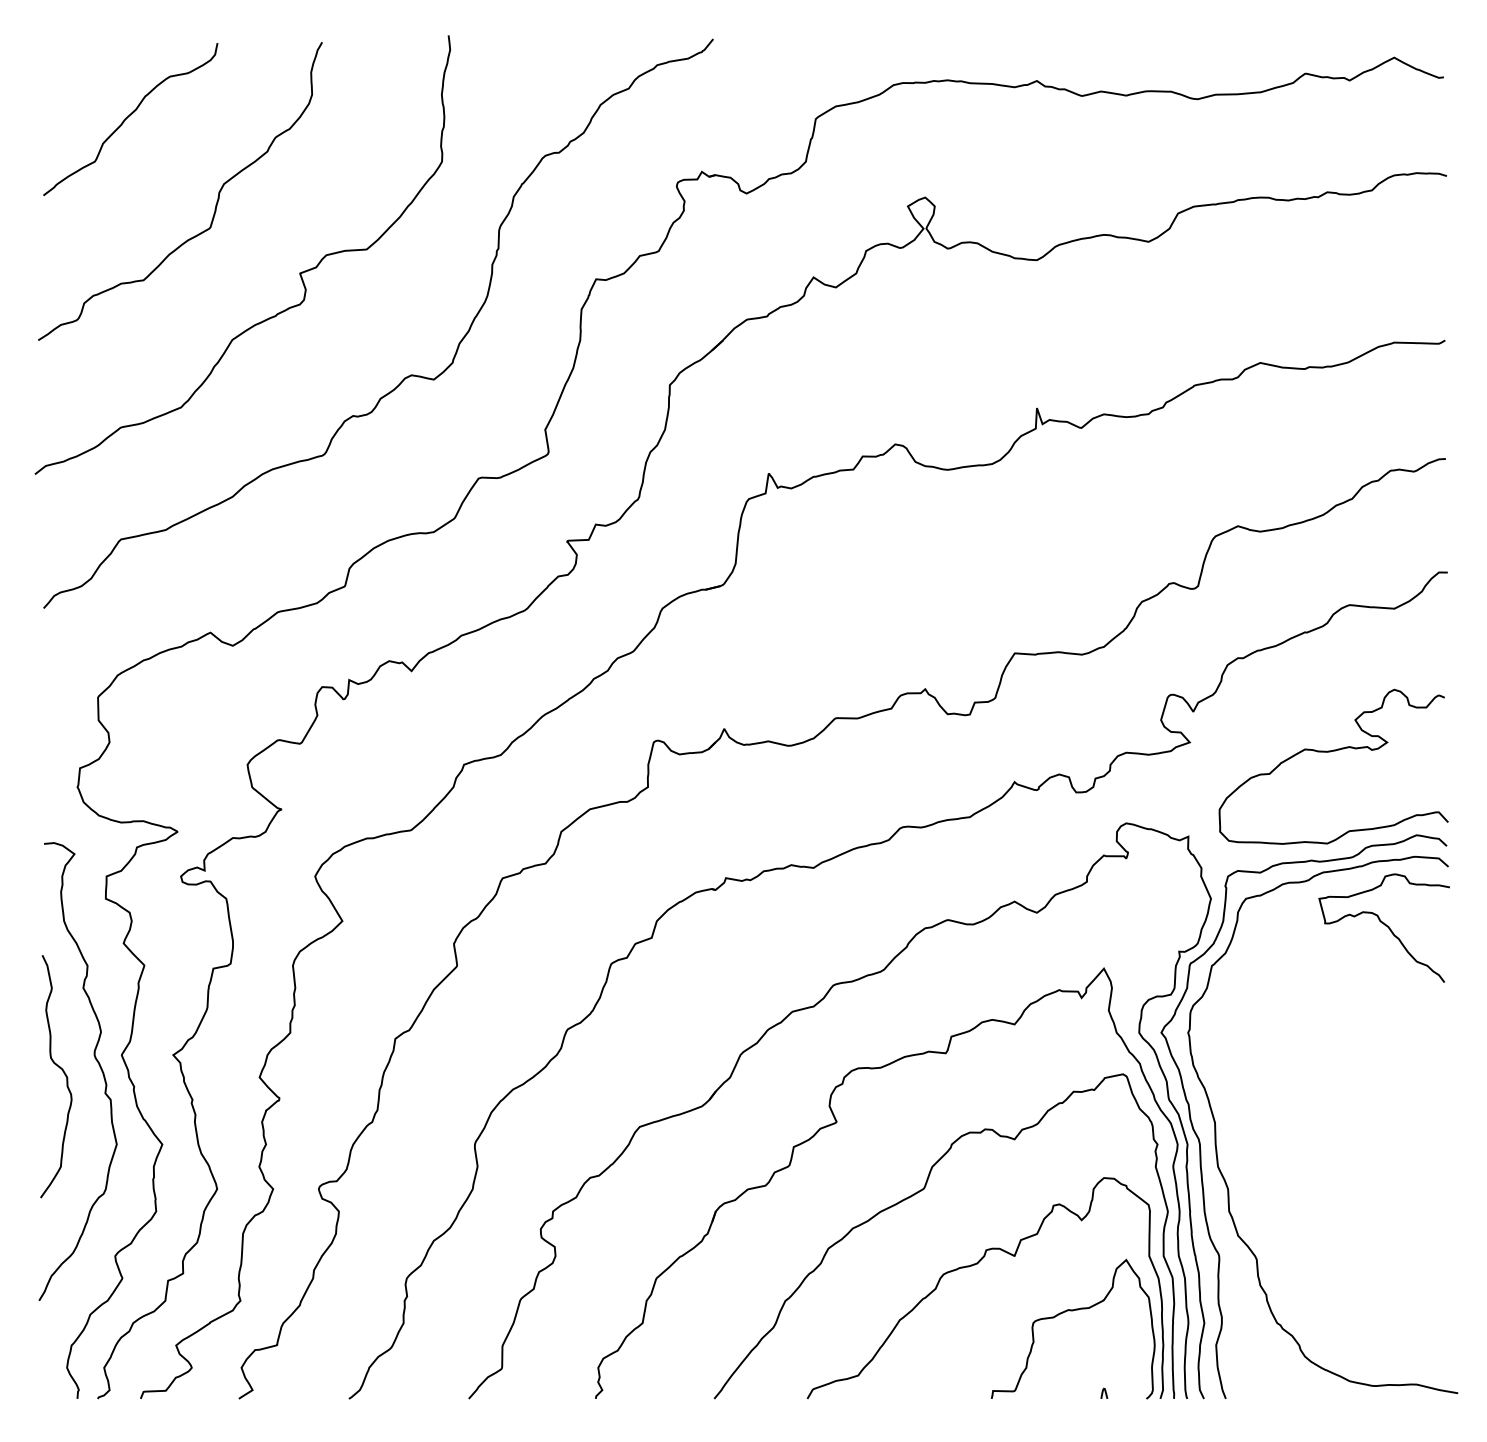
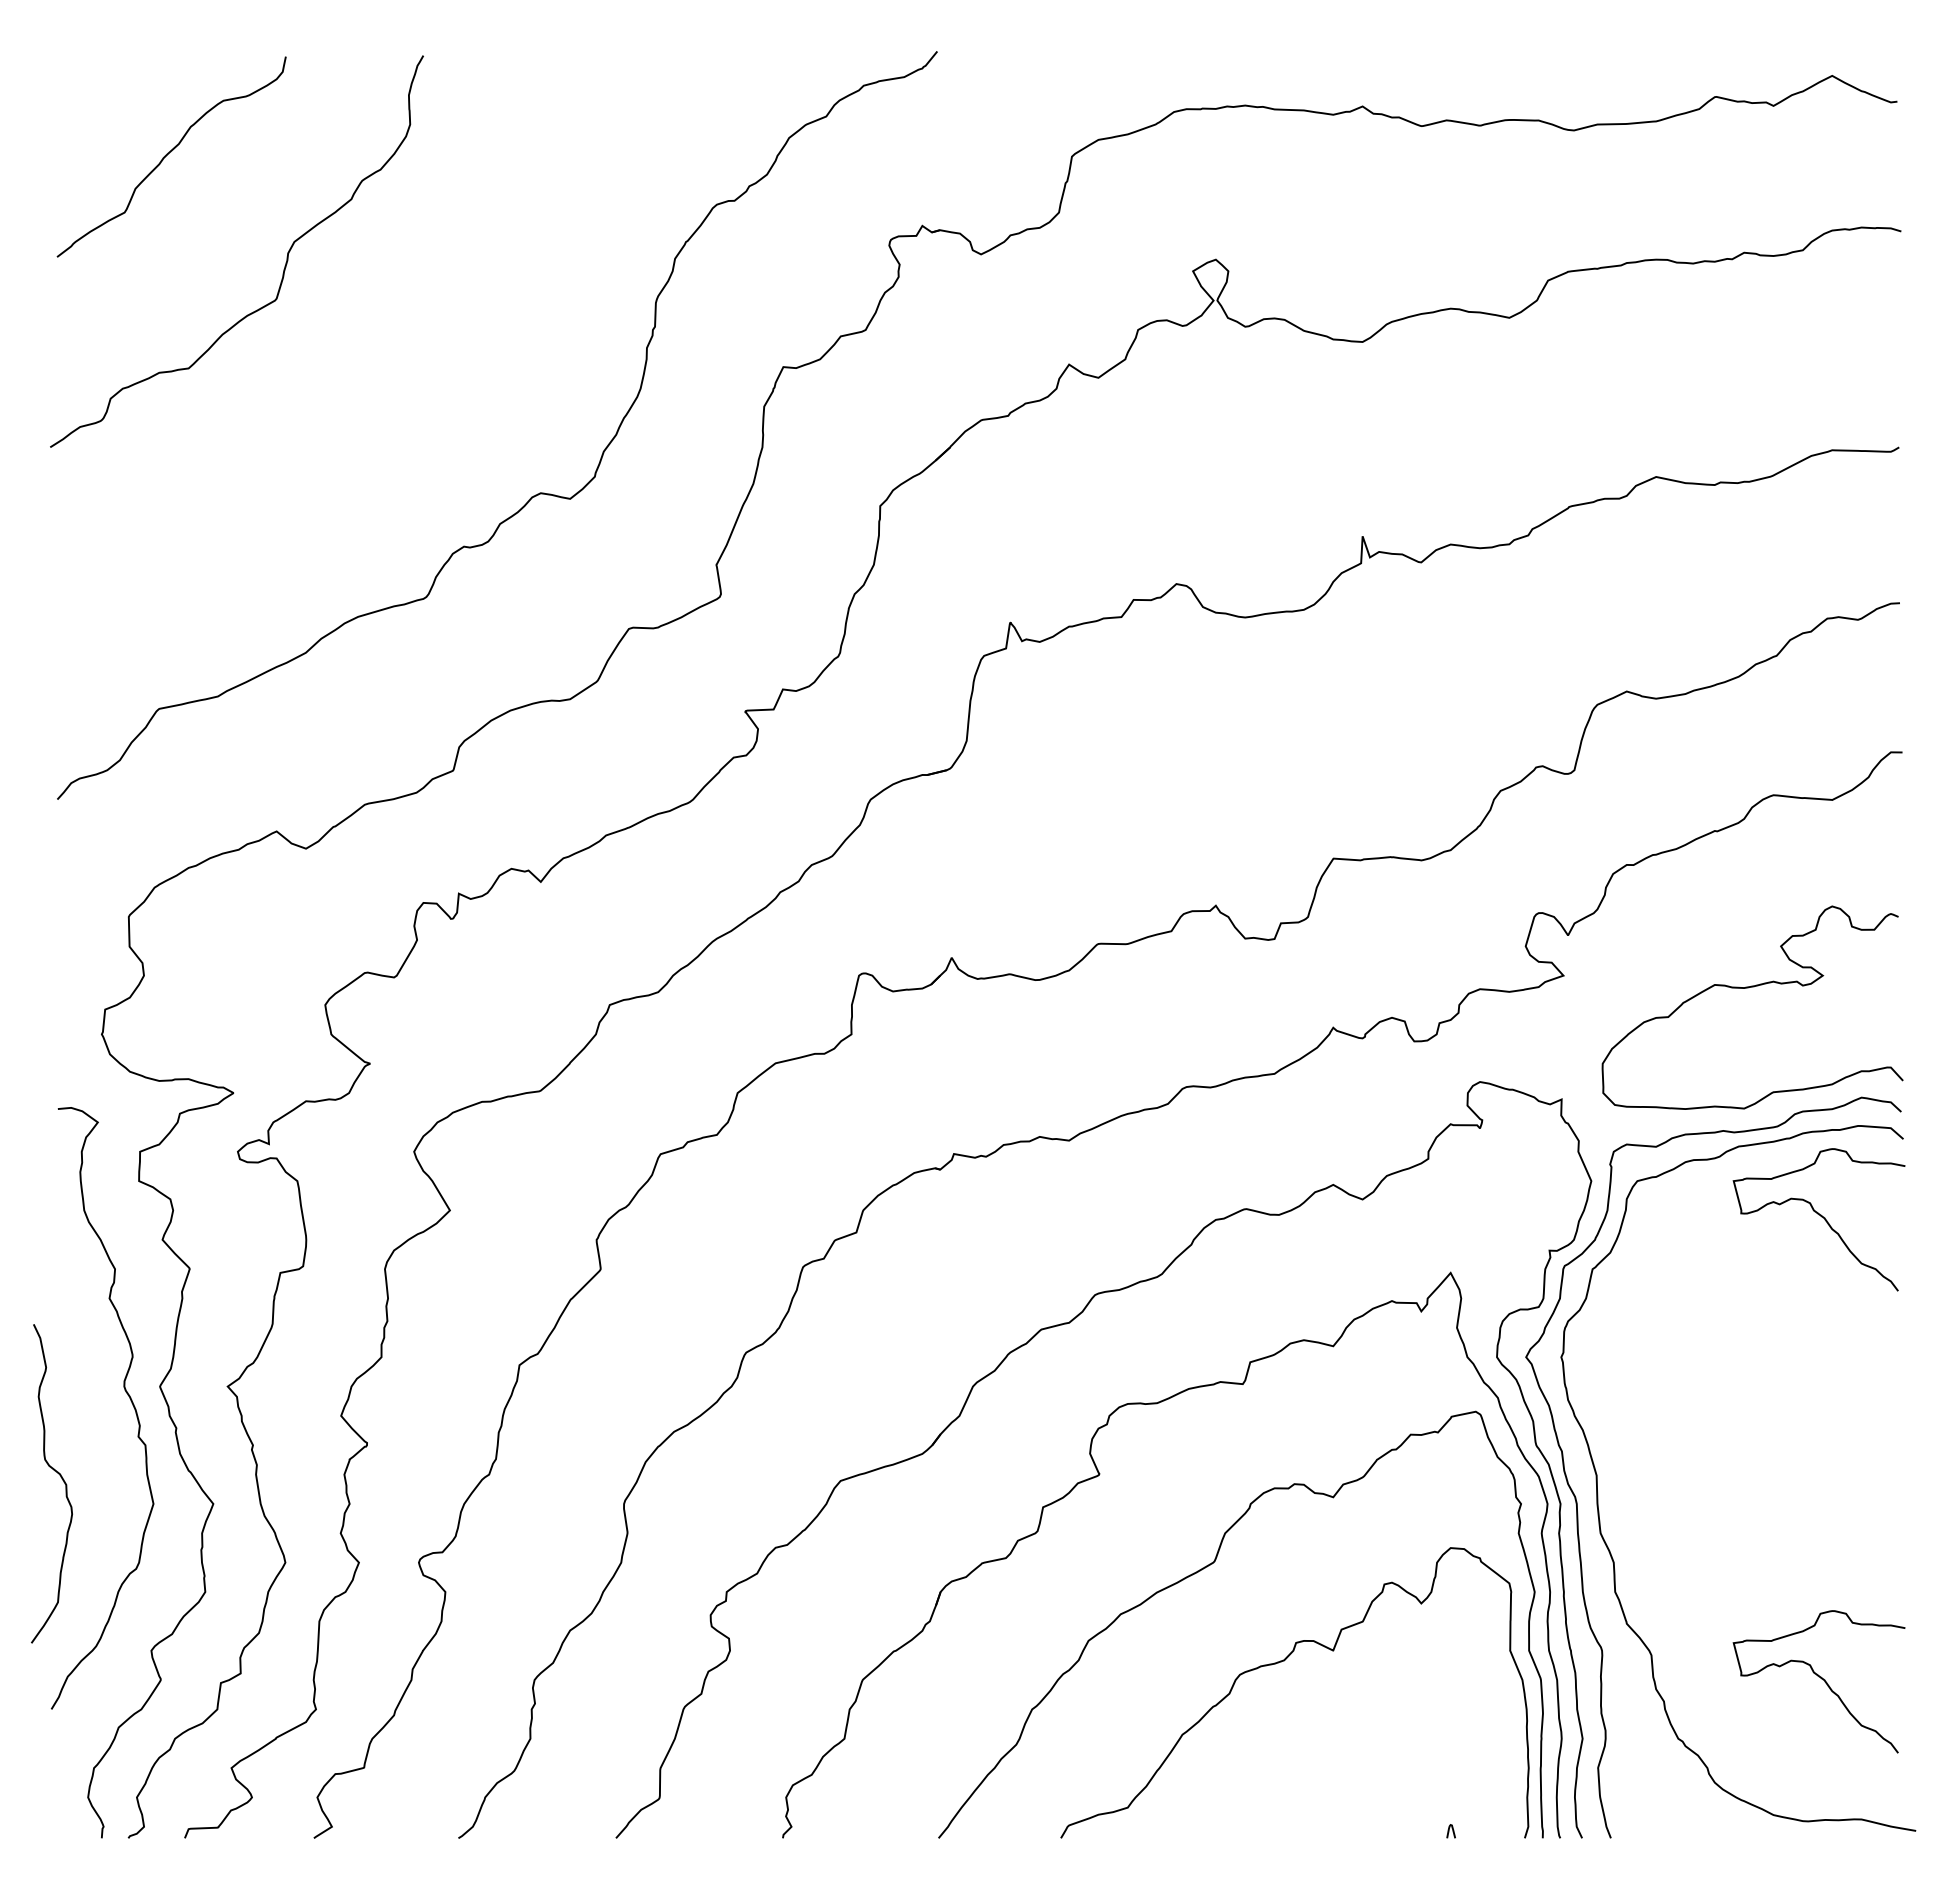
curve: (299, 273) -> (393, 359), removed
curve: (62, 1071) -> (60, 1477), moved
curve: (1385, 1277) -> (1820, 1678), added
curve: (1073, 1310) -> (1410, 1722), removed

